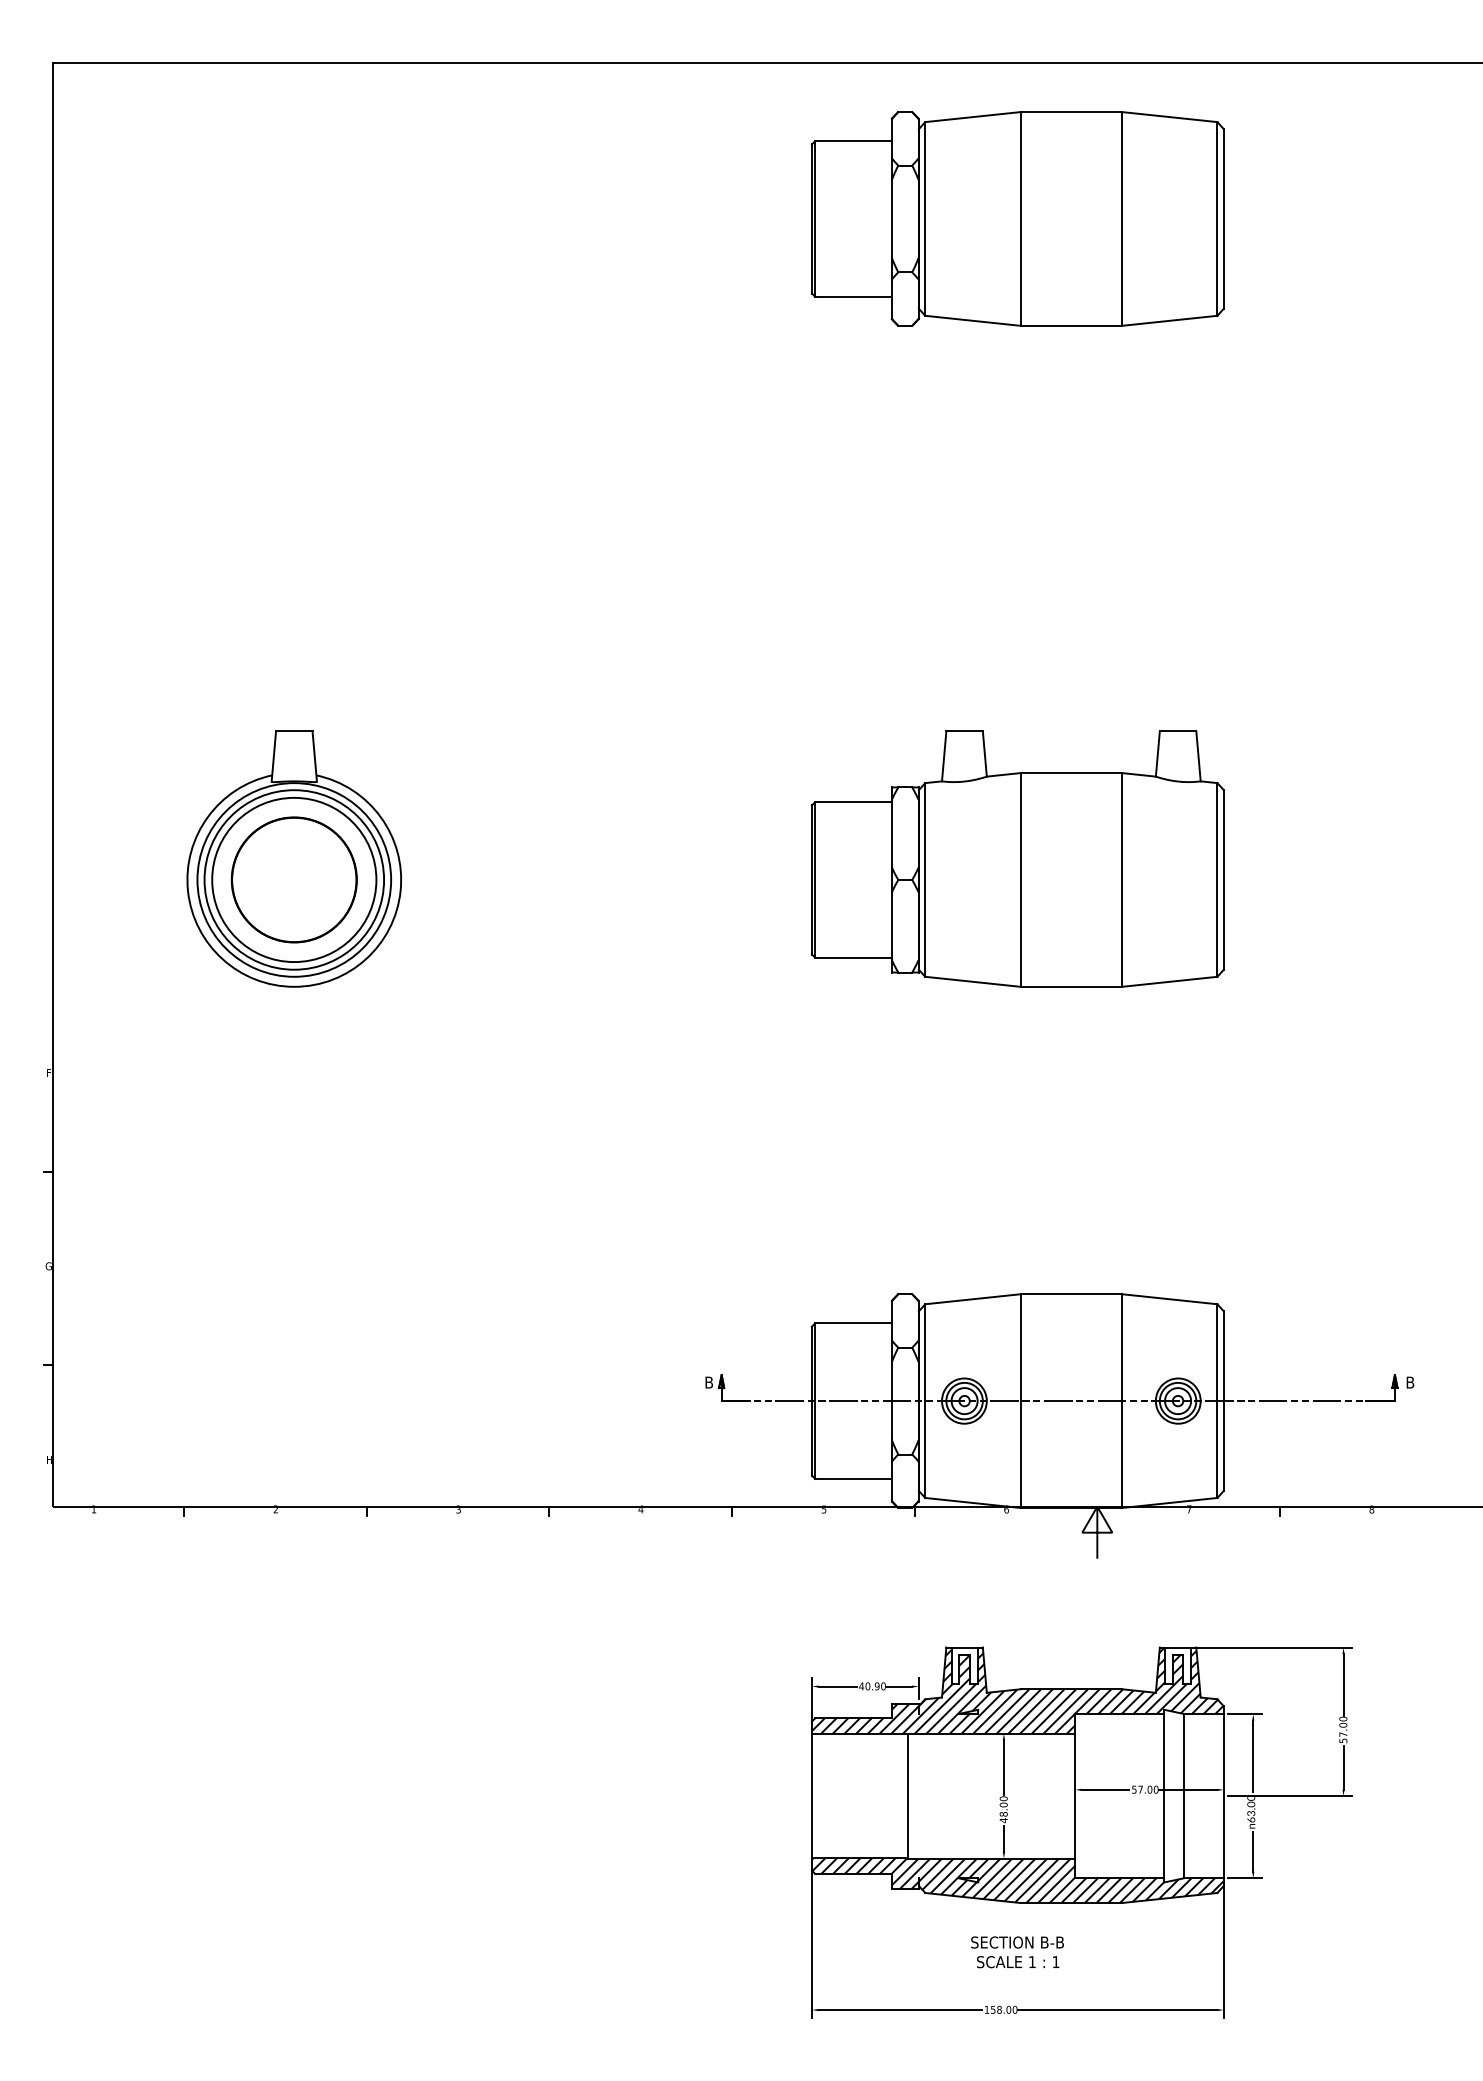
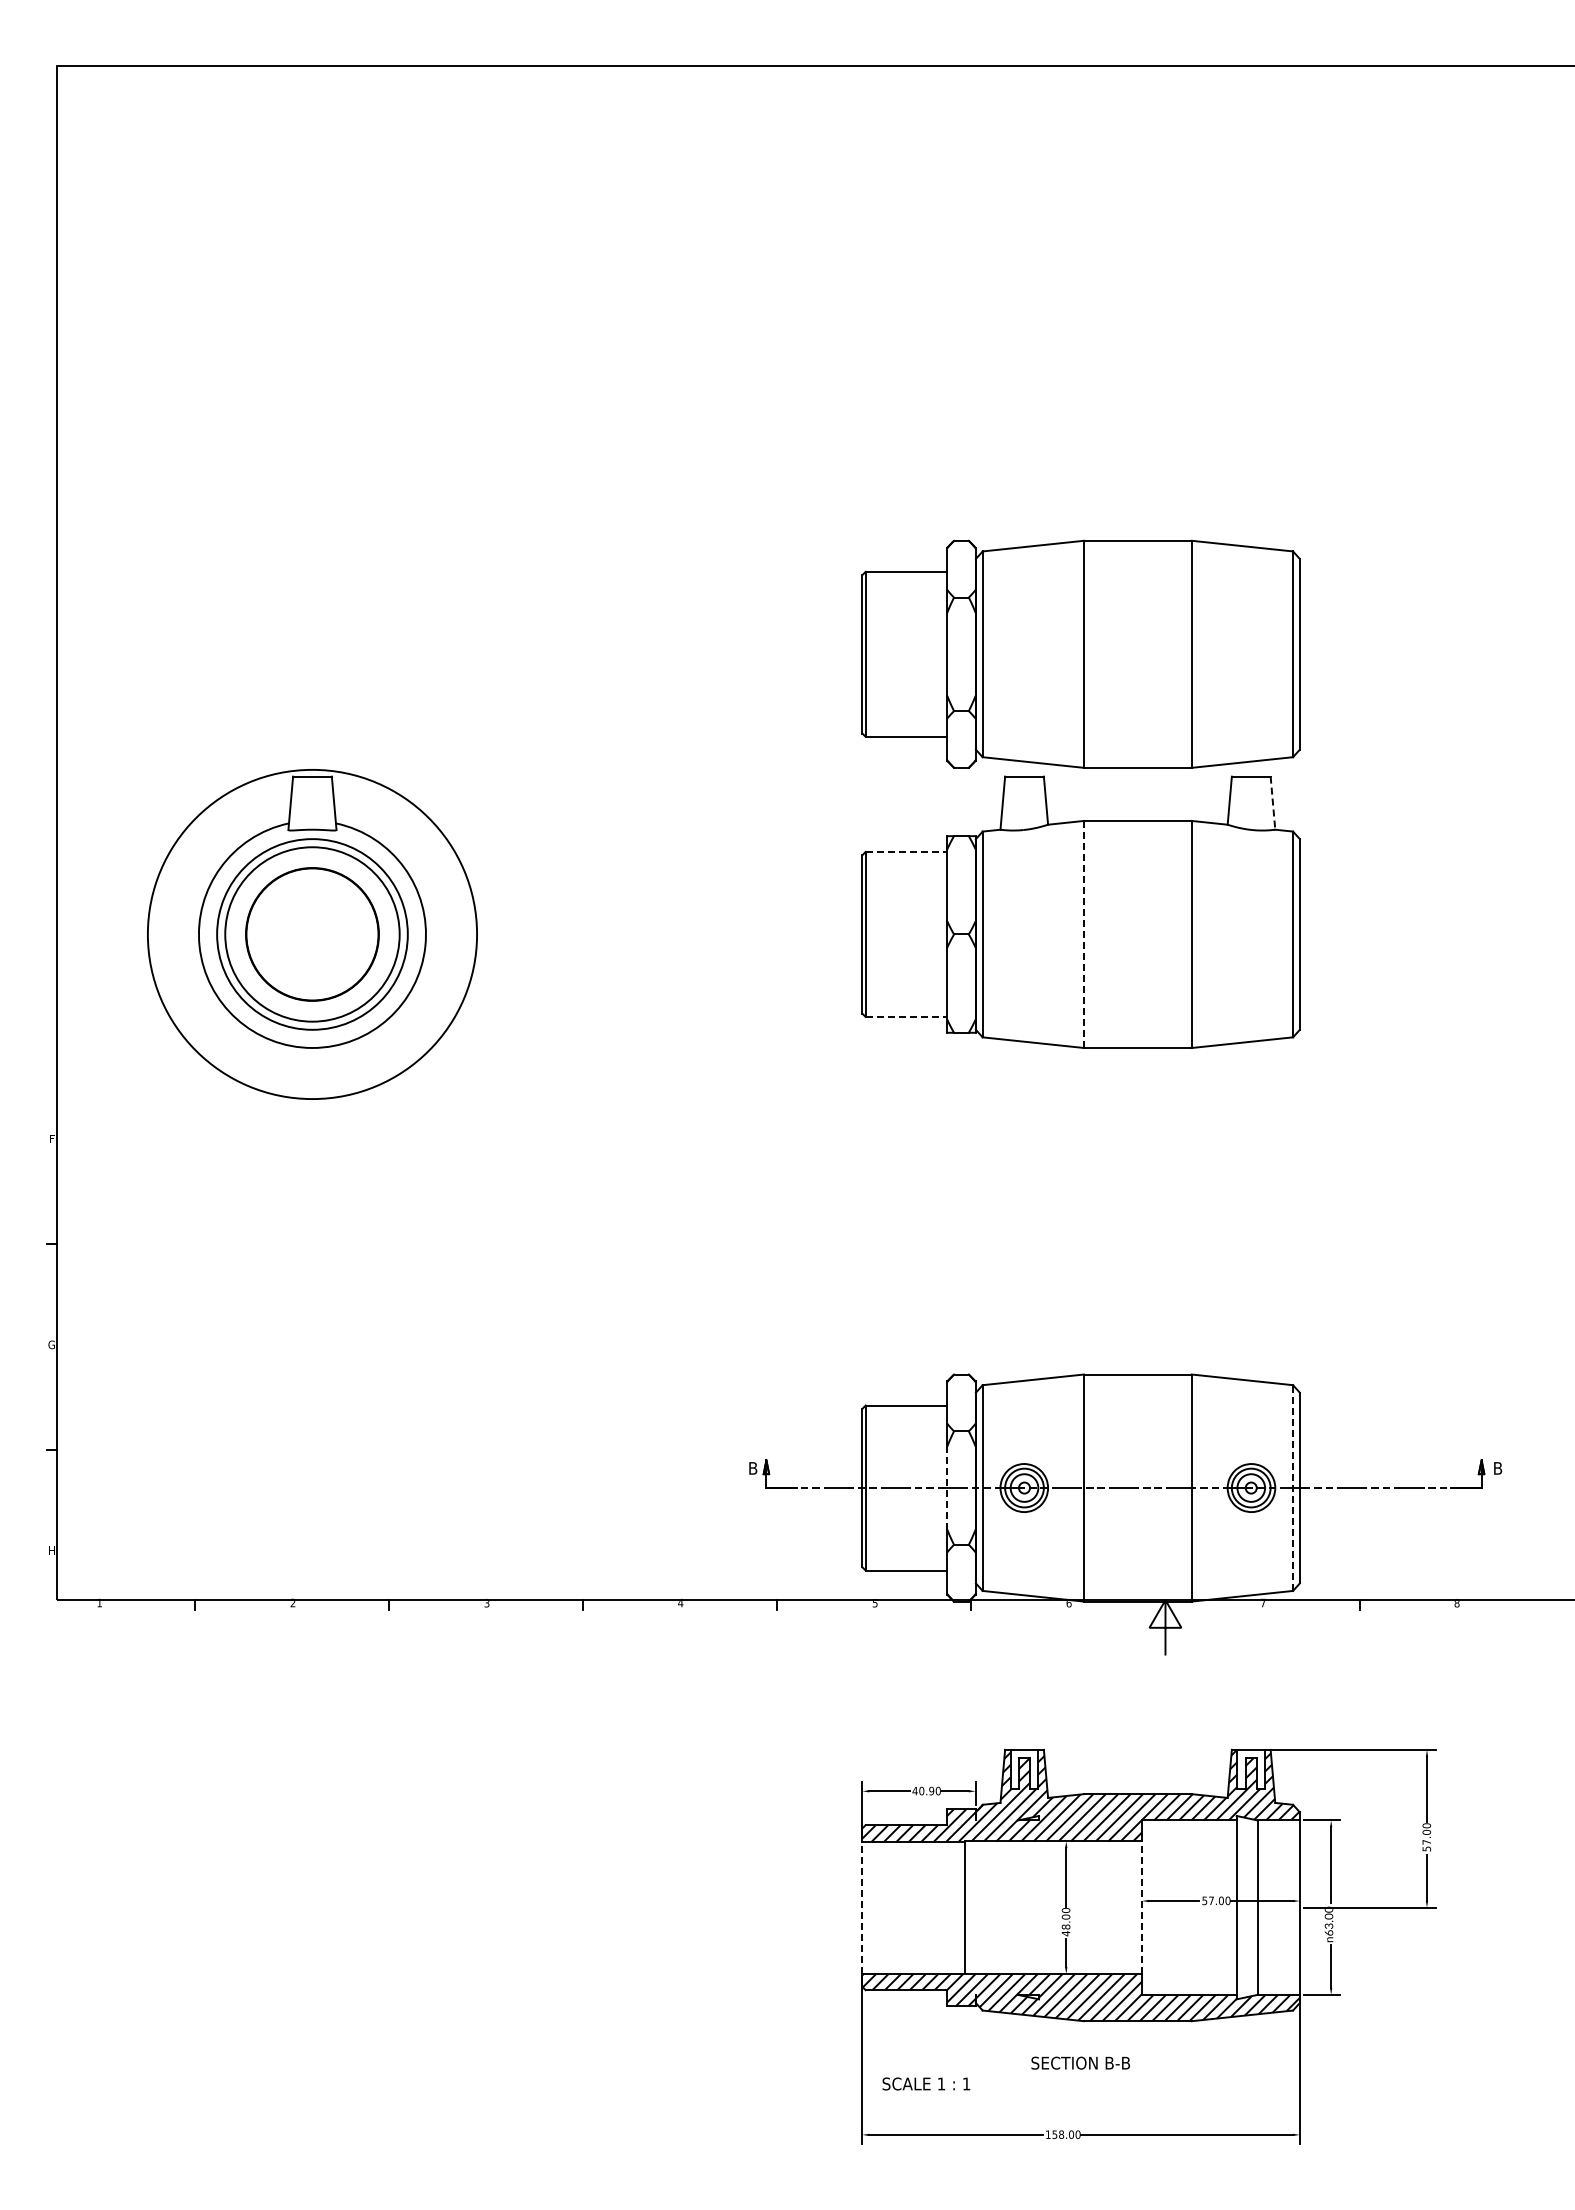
part: (1017, 218) -> (1080, 653), moved
line: (1198, 756) -> (1272, 803), solid -> dashed
line: (853, 801) -> (906, 851), solid -> dashed
circle: (294, 879) -> (312, 934), size x1.6
line: (1020, 879) -> (1083, 934), solid -> dashed
line: (853, 958) -> (906, 1017), solid -> dashed
line: (892, 1400) -> (947, 1487), solid -> dashed
line: (1217, 1401) -> (1293, 1488), solid -> dashed
line: (812, 1795) -> (862, 1907), solid -> dashed
line: (1075, 1795) -> (1142, 1907), solid -> dashed
text: (1018, 1961) -> (926, 2083), moved

